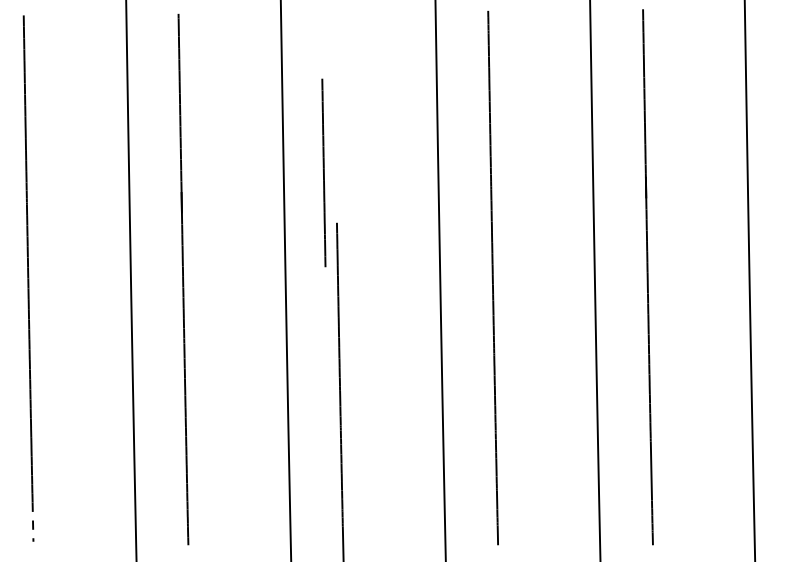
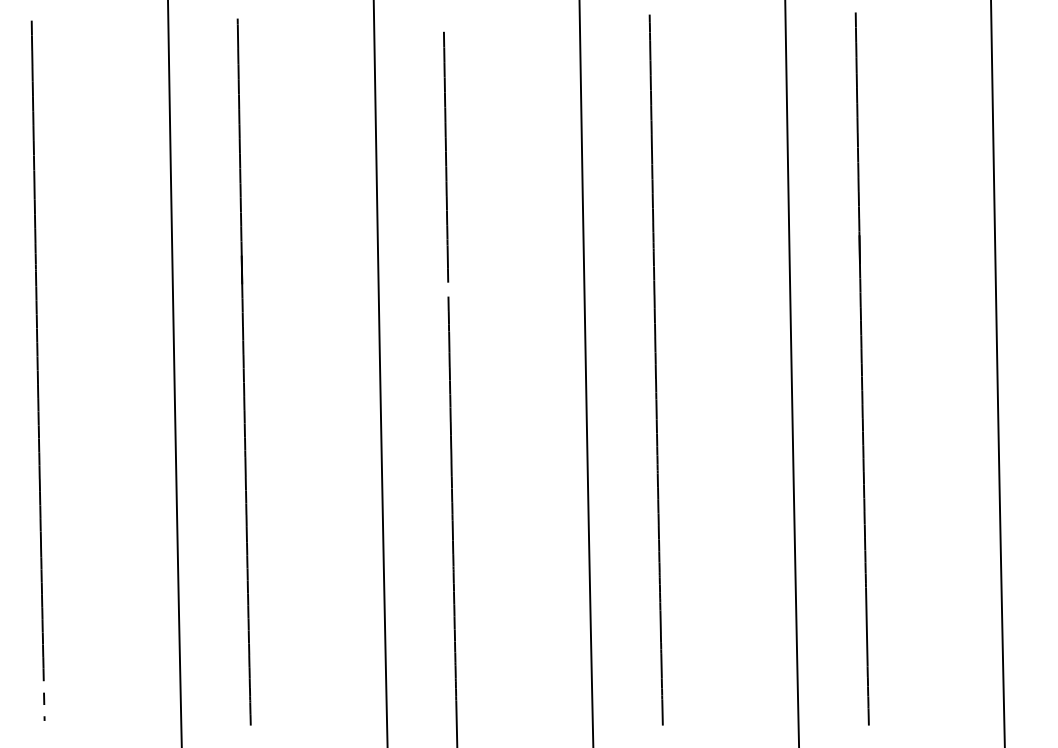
line: (324, 172) -> (446, 156), moved

